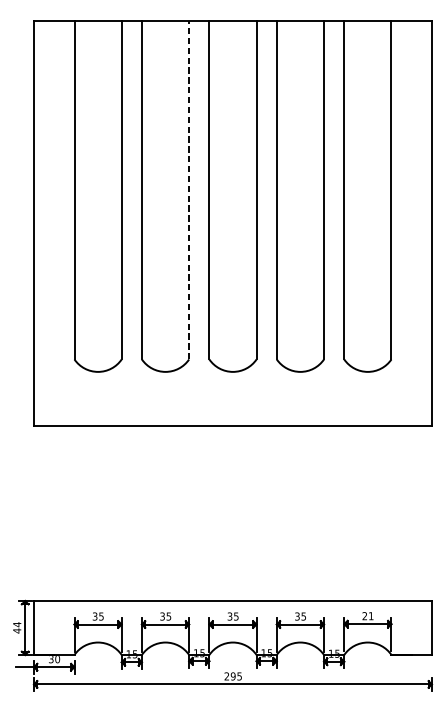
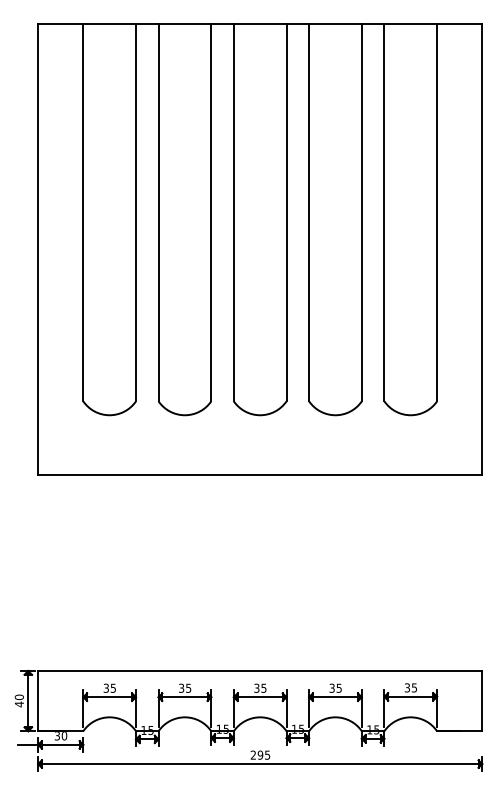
line: (189, 190) -> (211, 212), dashed -> solid
text: (367, 615) -> (410, 687), 21 -> 35
text: (16, 624) -> (18, 697), 44 -> 40

